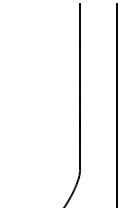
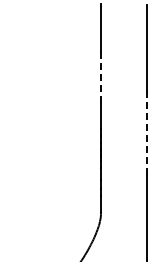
line: (80, 61) -> (101, 77), solid -> dashed
line: (116, 105) -> (146, 132), solid -> dashed

